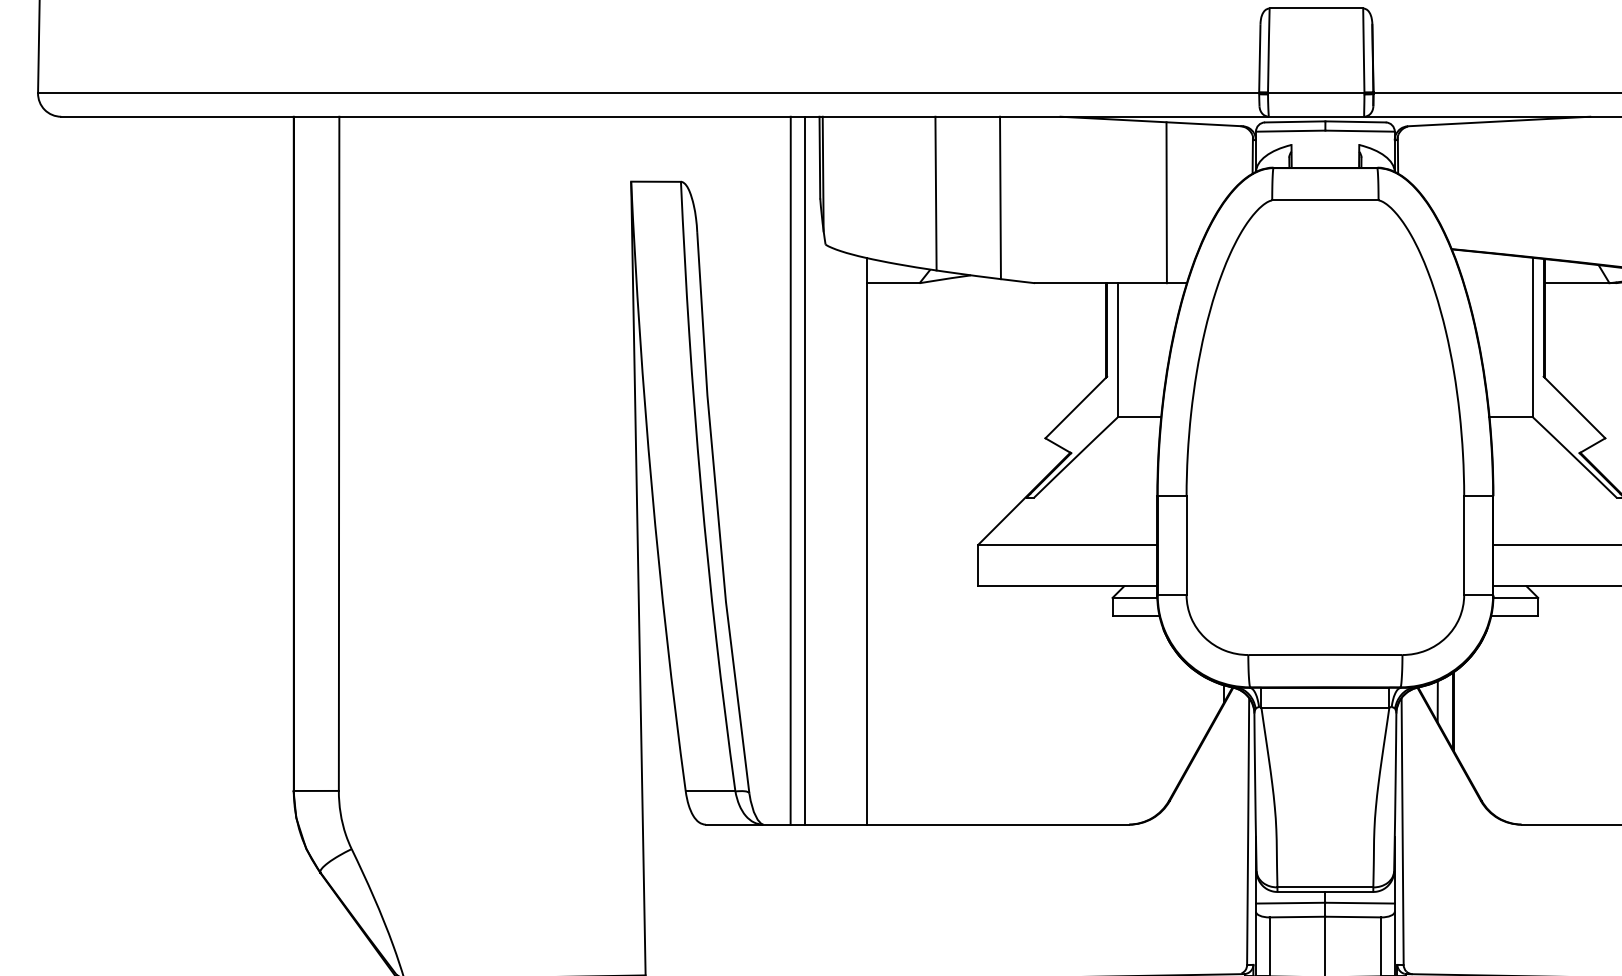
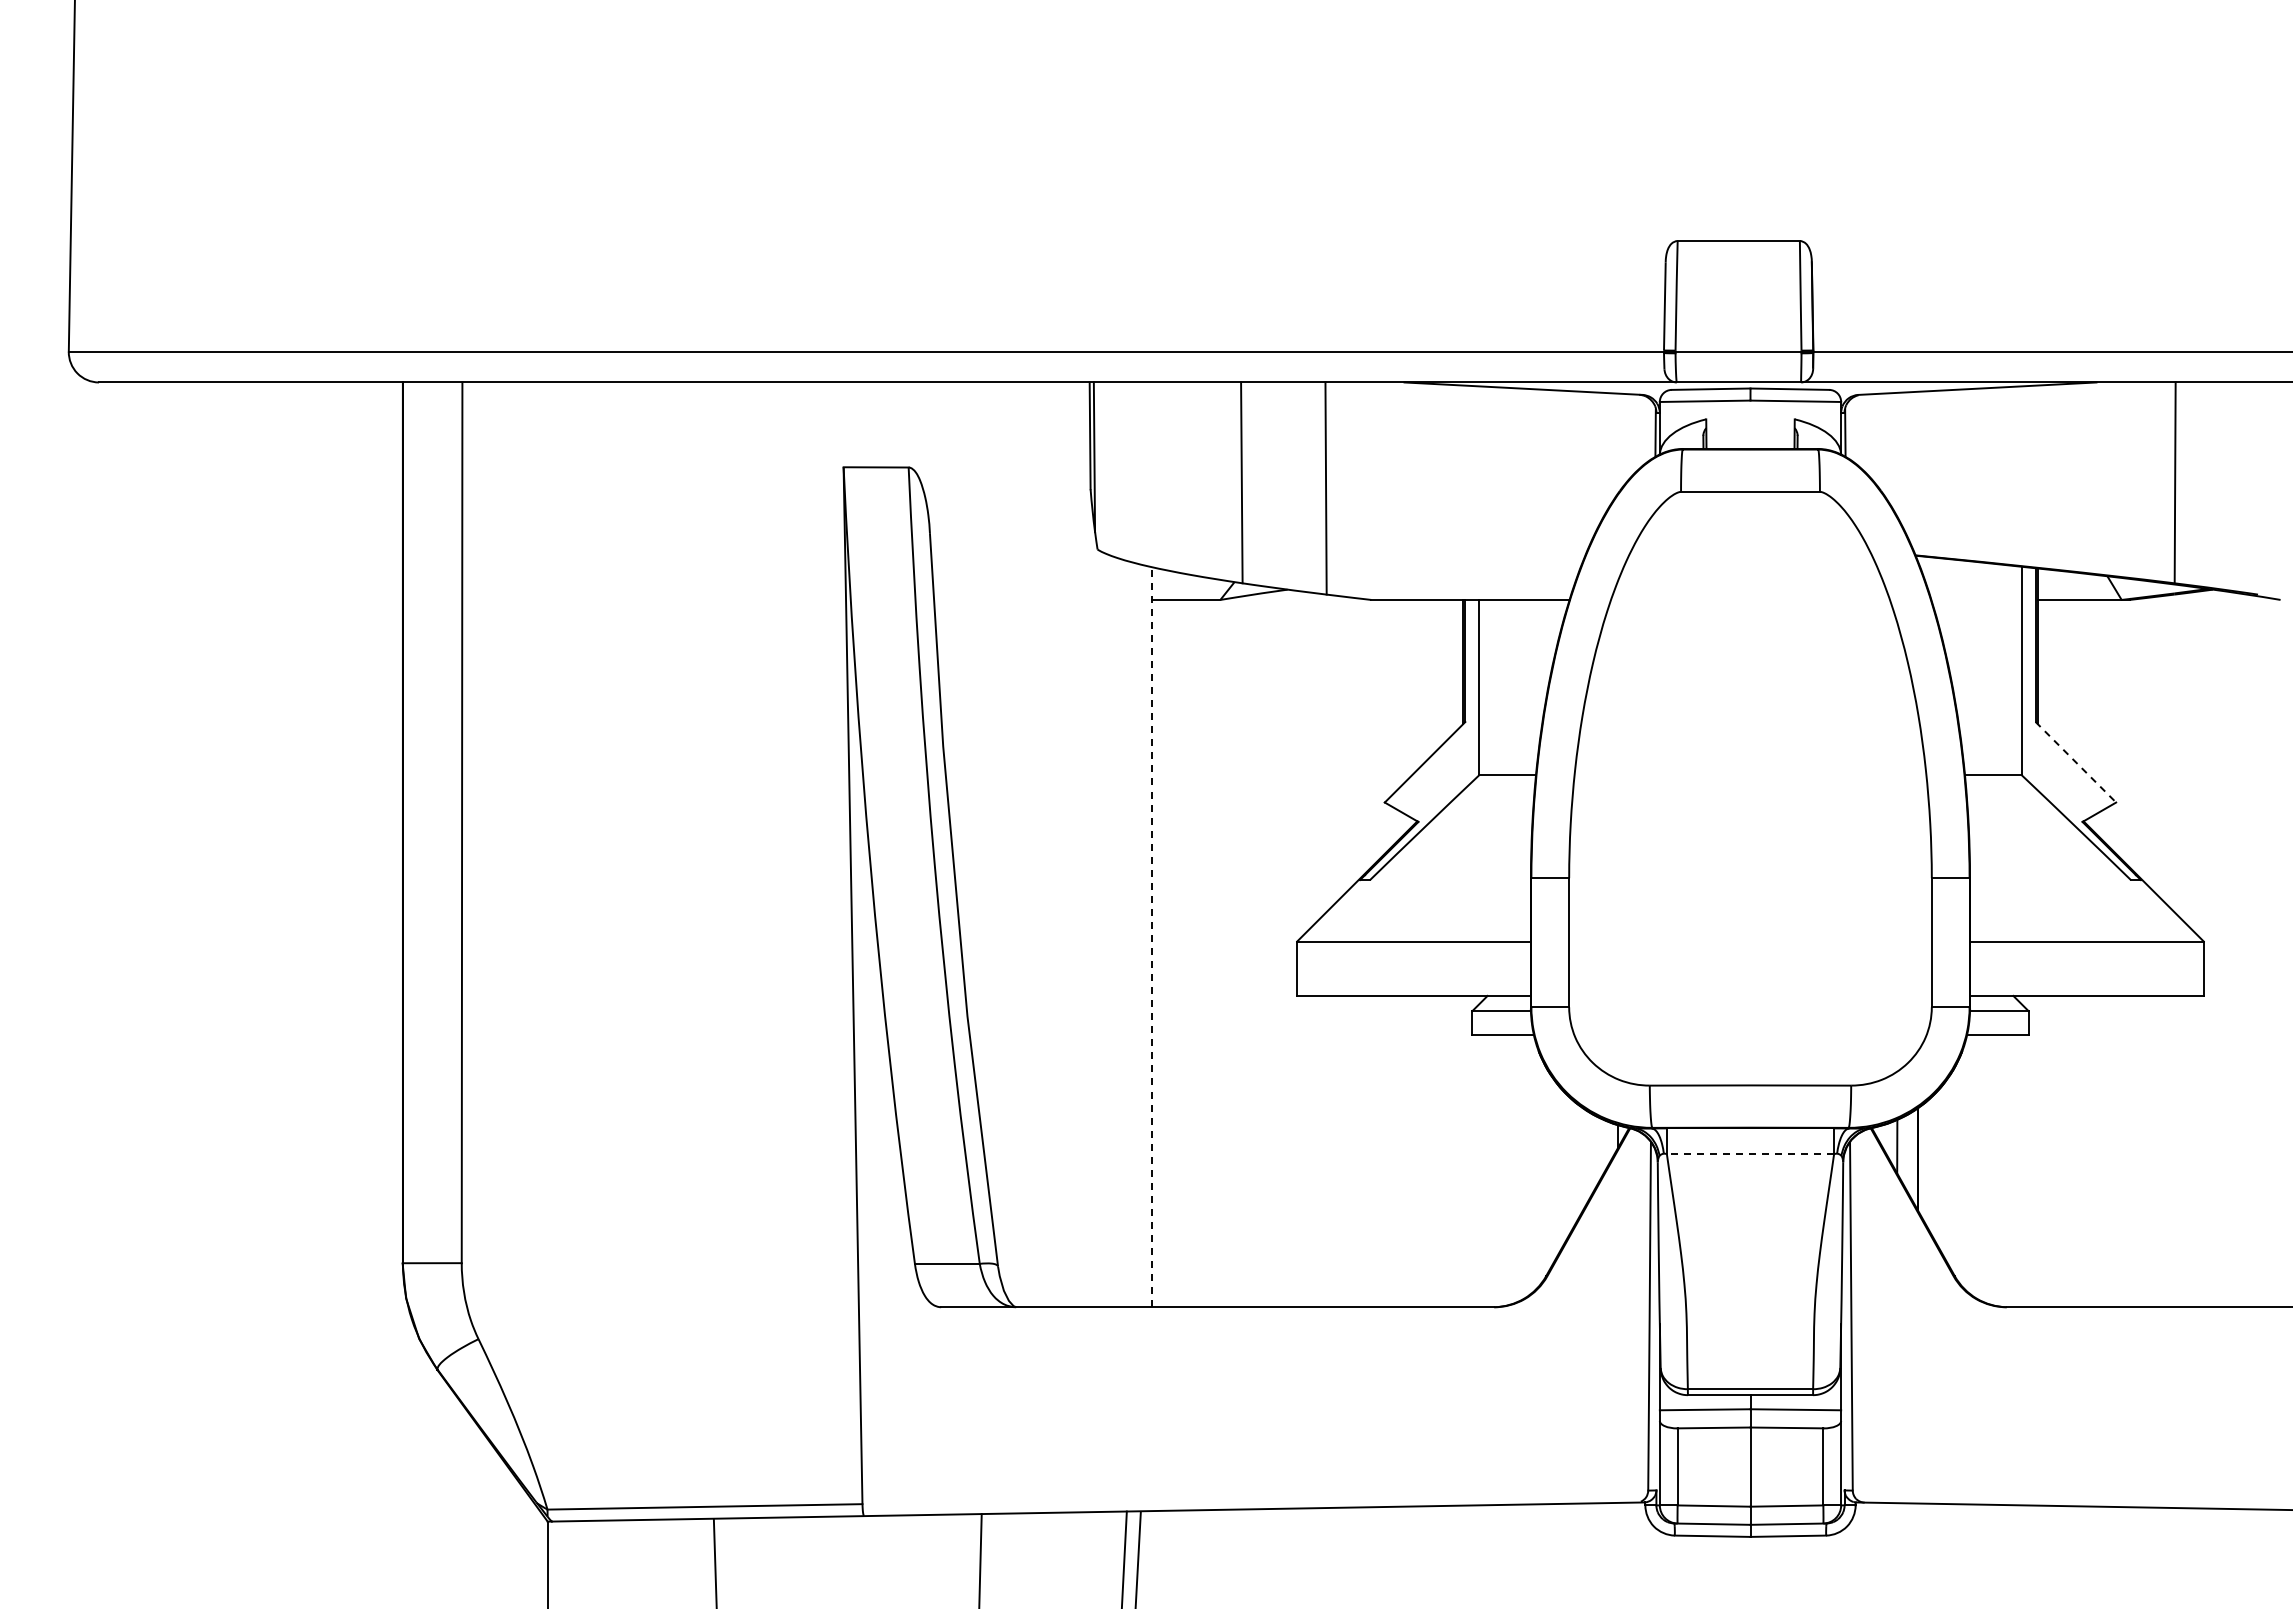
line: (1166, 202) -> (1542, 494), removed
line: (1574, 407) -> (2075, 762), solid -> dashed
line: (790, 470) -> (1051, 844), removed
line: (804, 470) -> (1070, 844), removed
line: (867, 540) -> (1152, 936), solid -> dashed
line: (1325, 707) -> (1750, 1154), solid -> dashed

